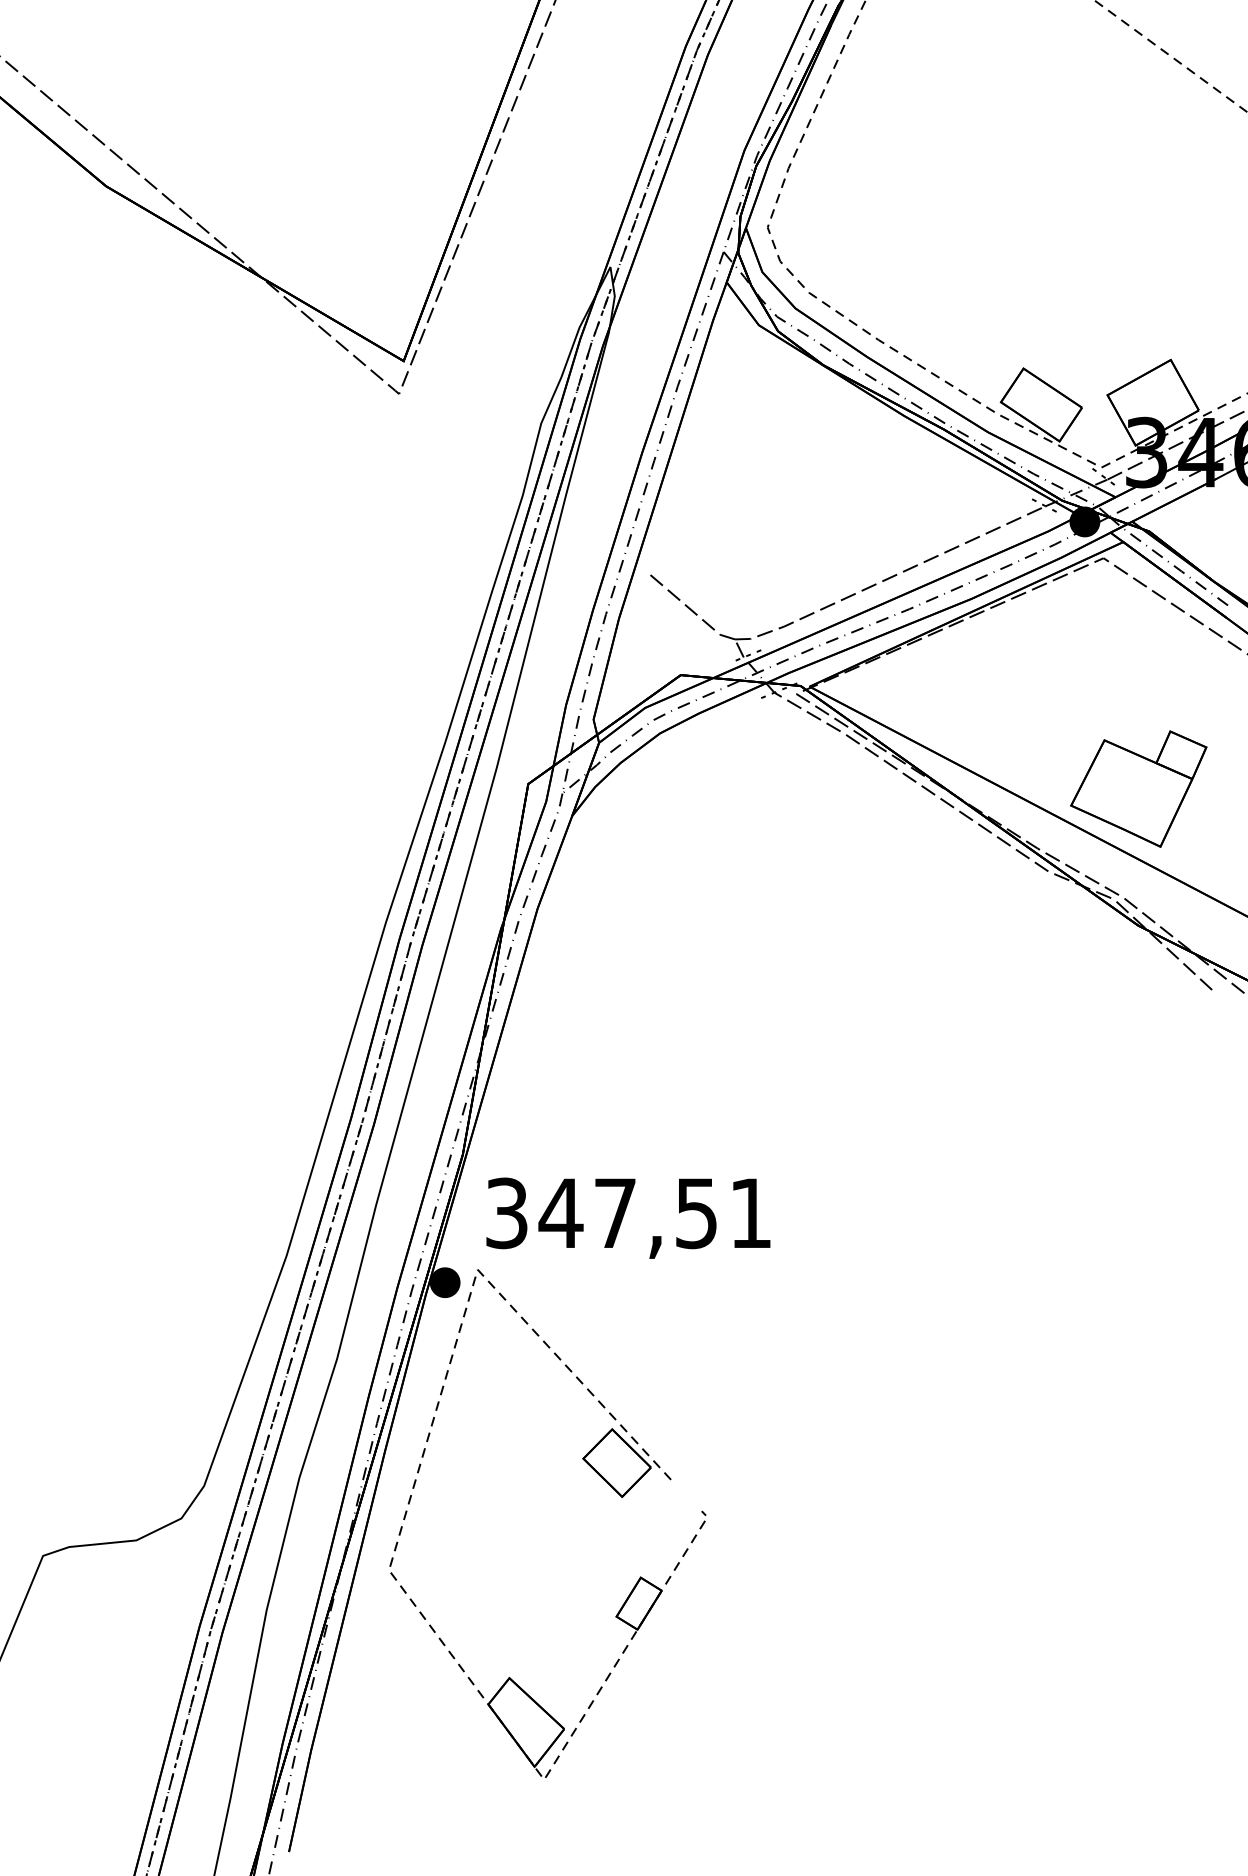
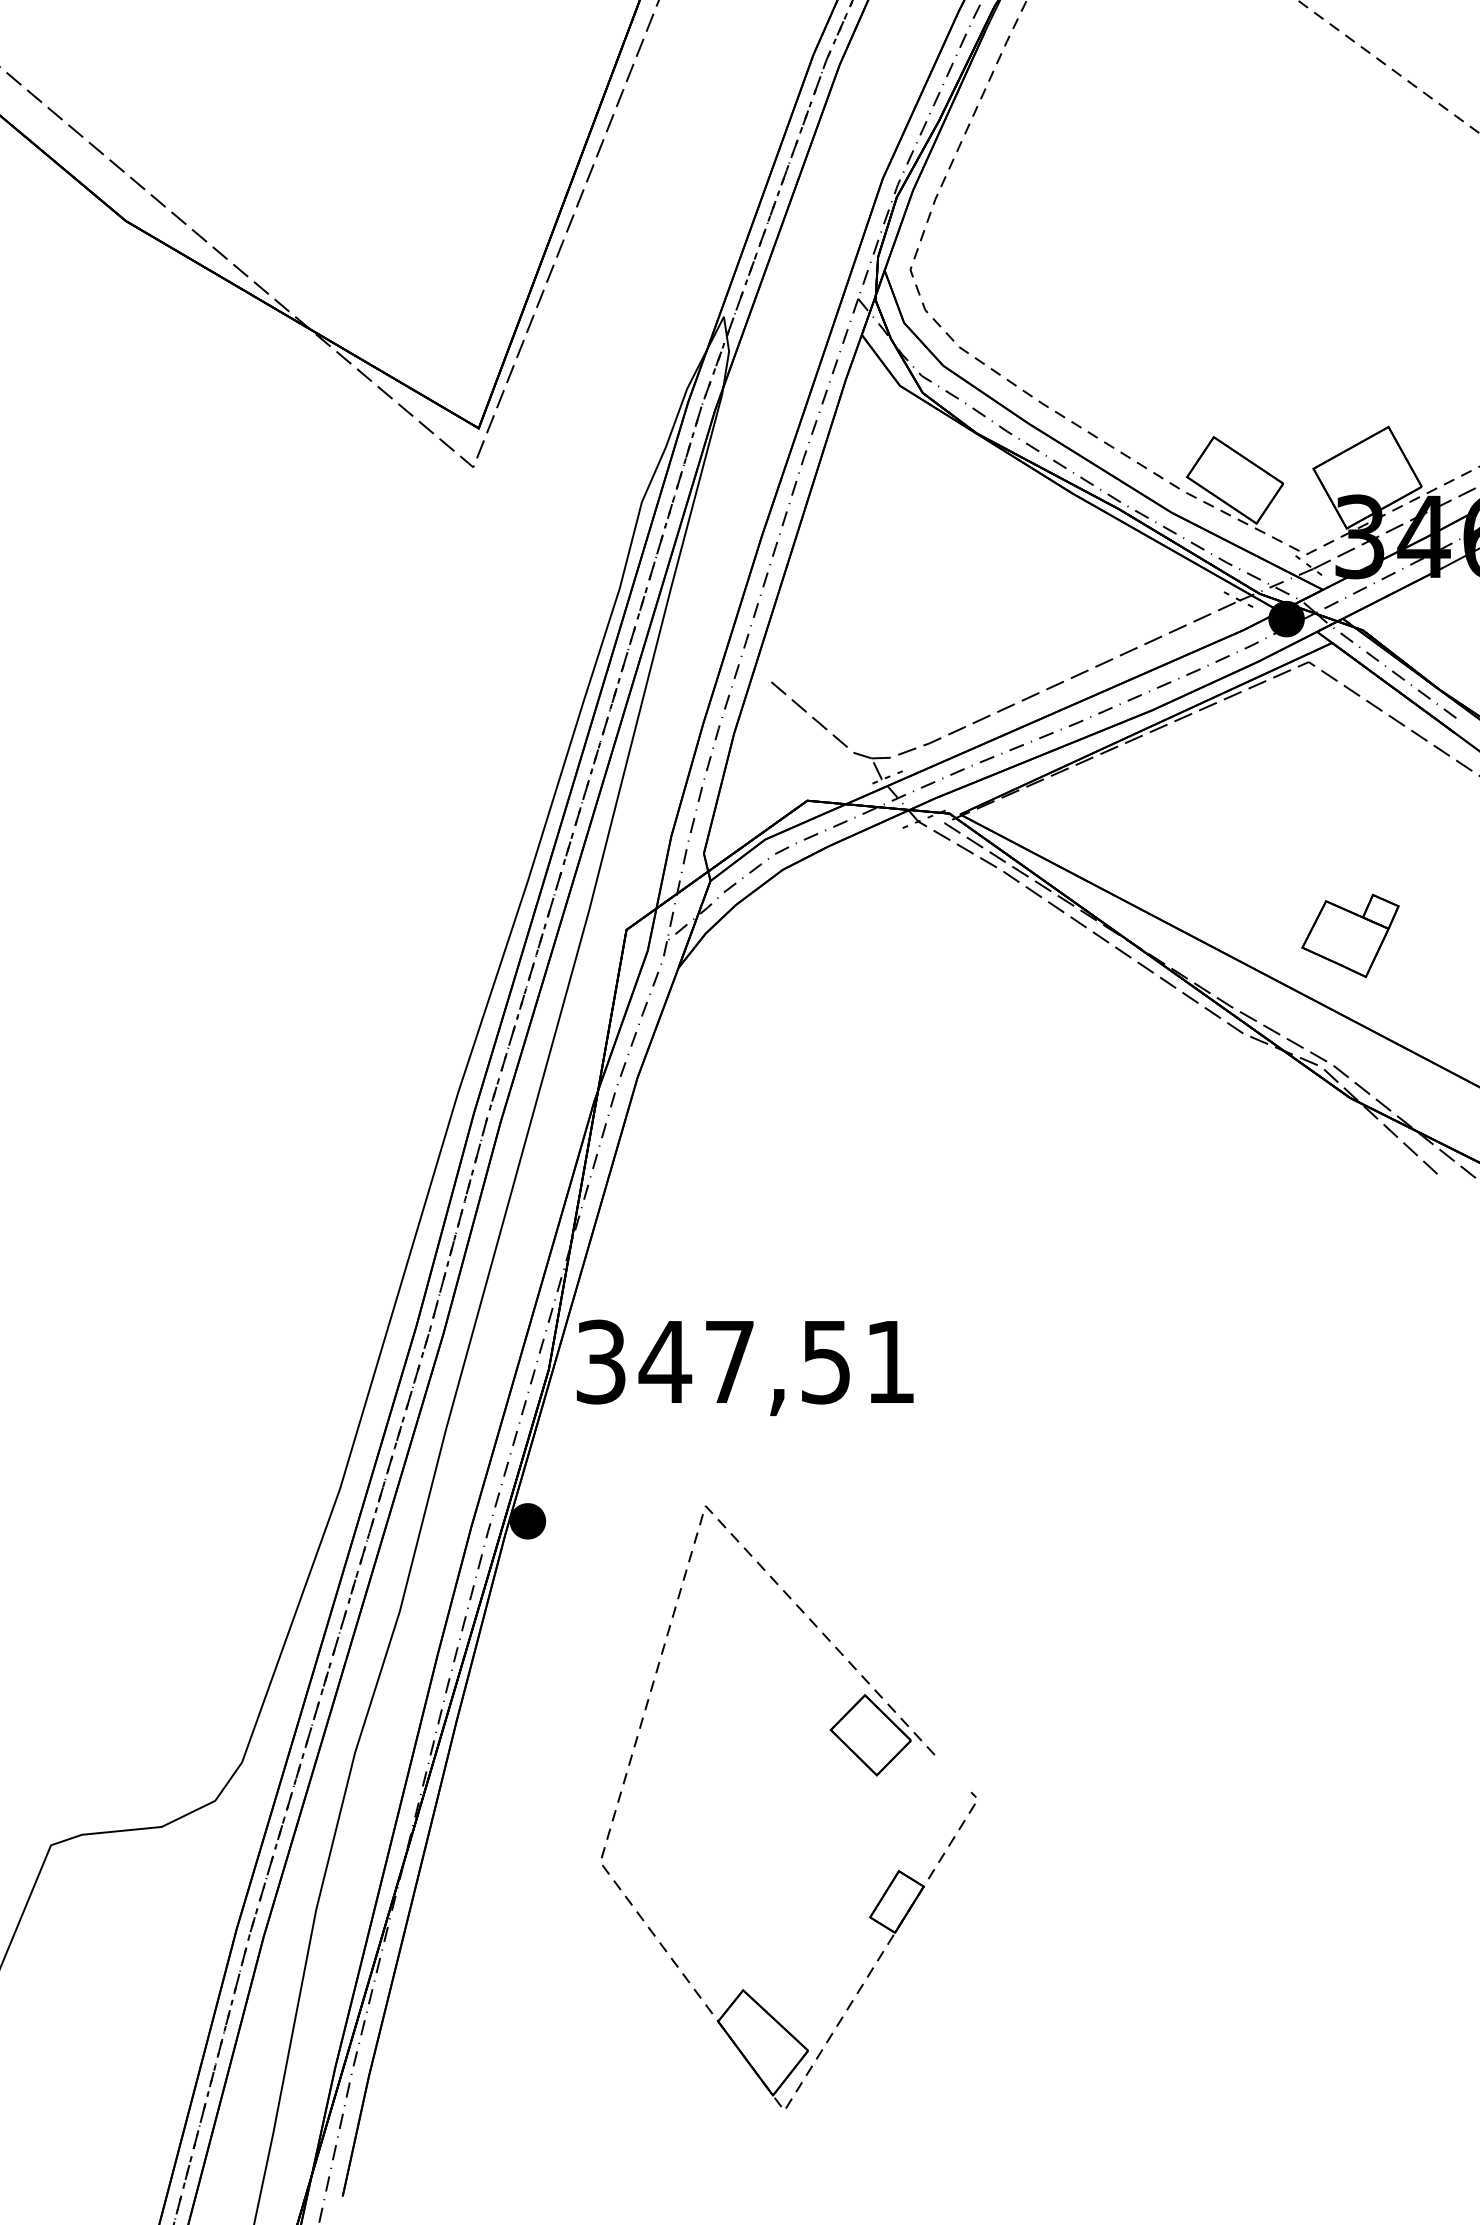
part: (1138, 788) -> (1350, 935), size x0.6
text: (628, 1217) -> (745, 1367), moved
part: (597, 1473) -> (847, 1747), moved

